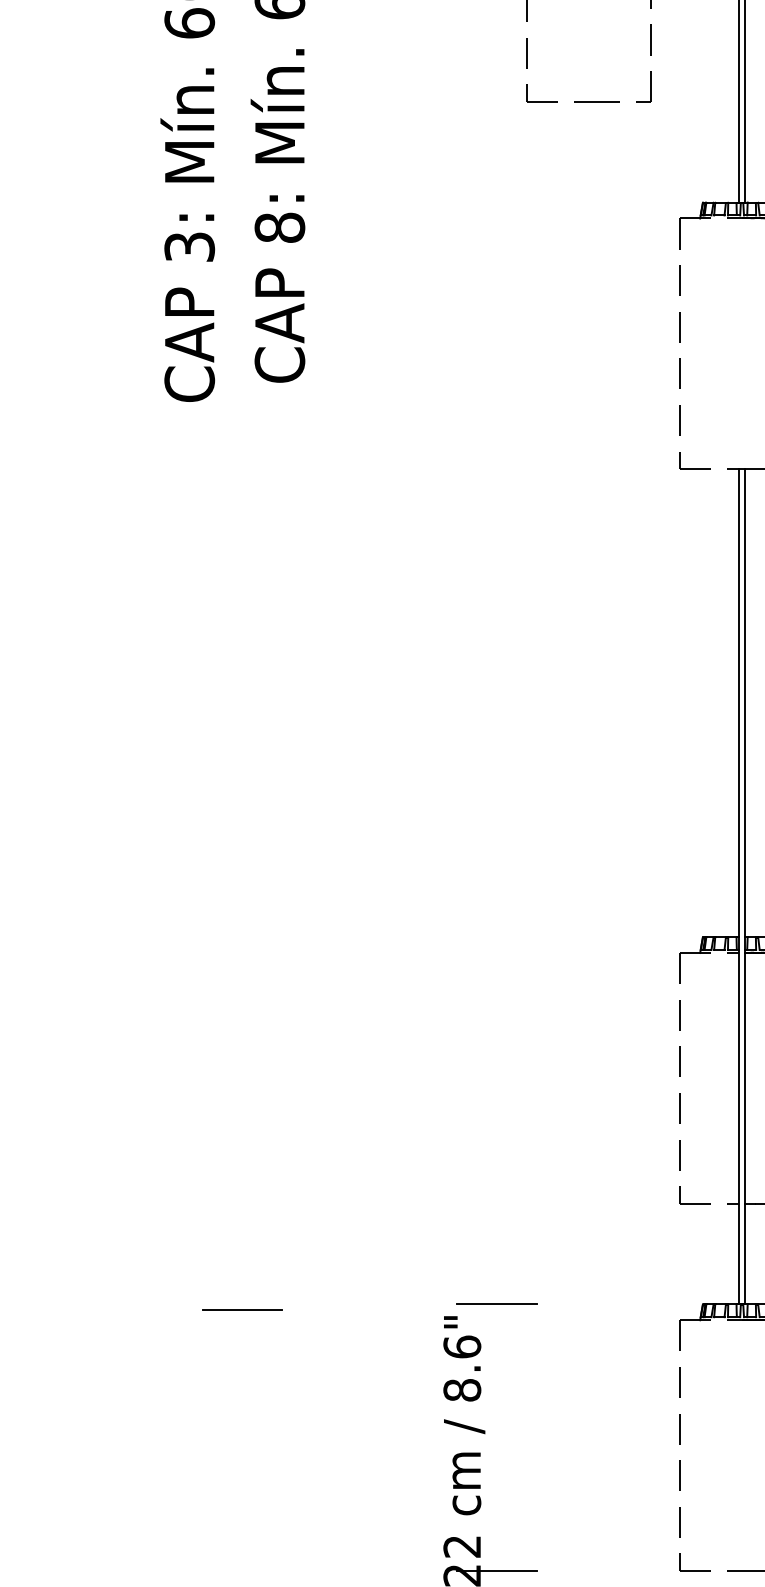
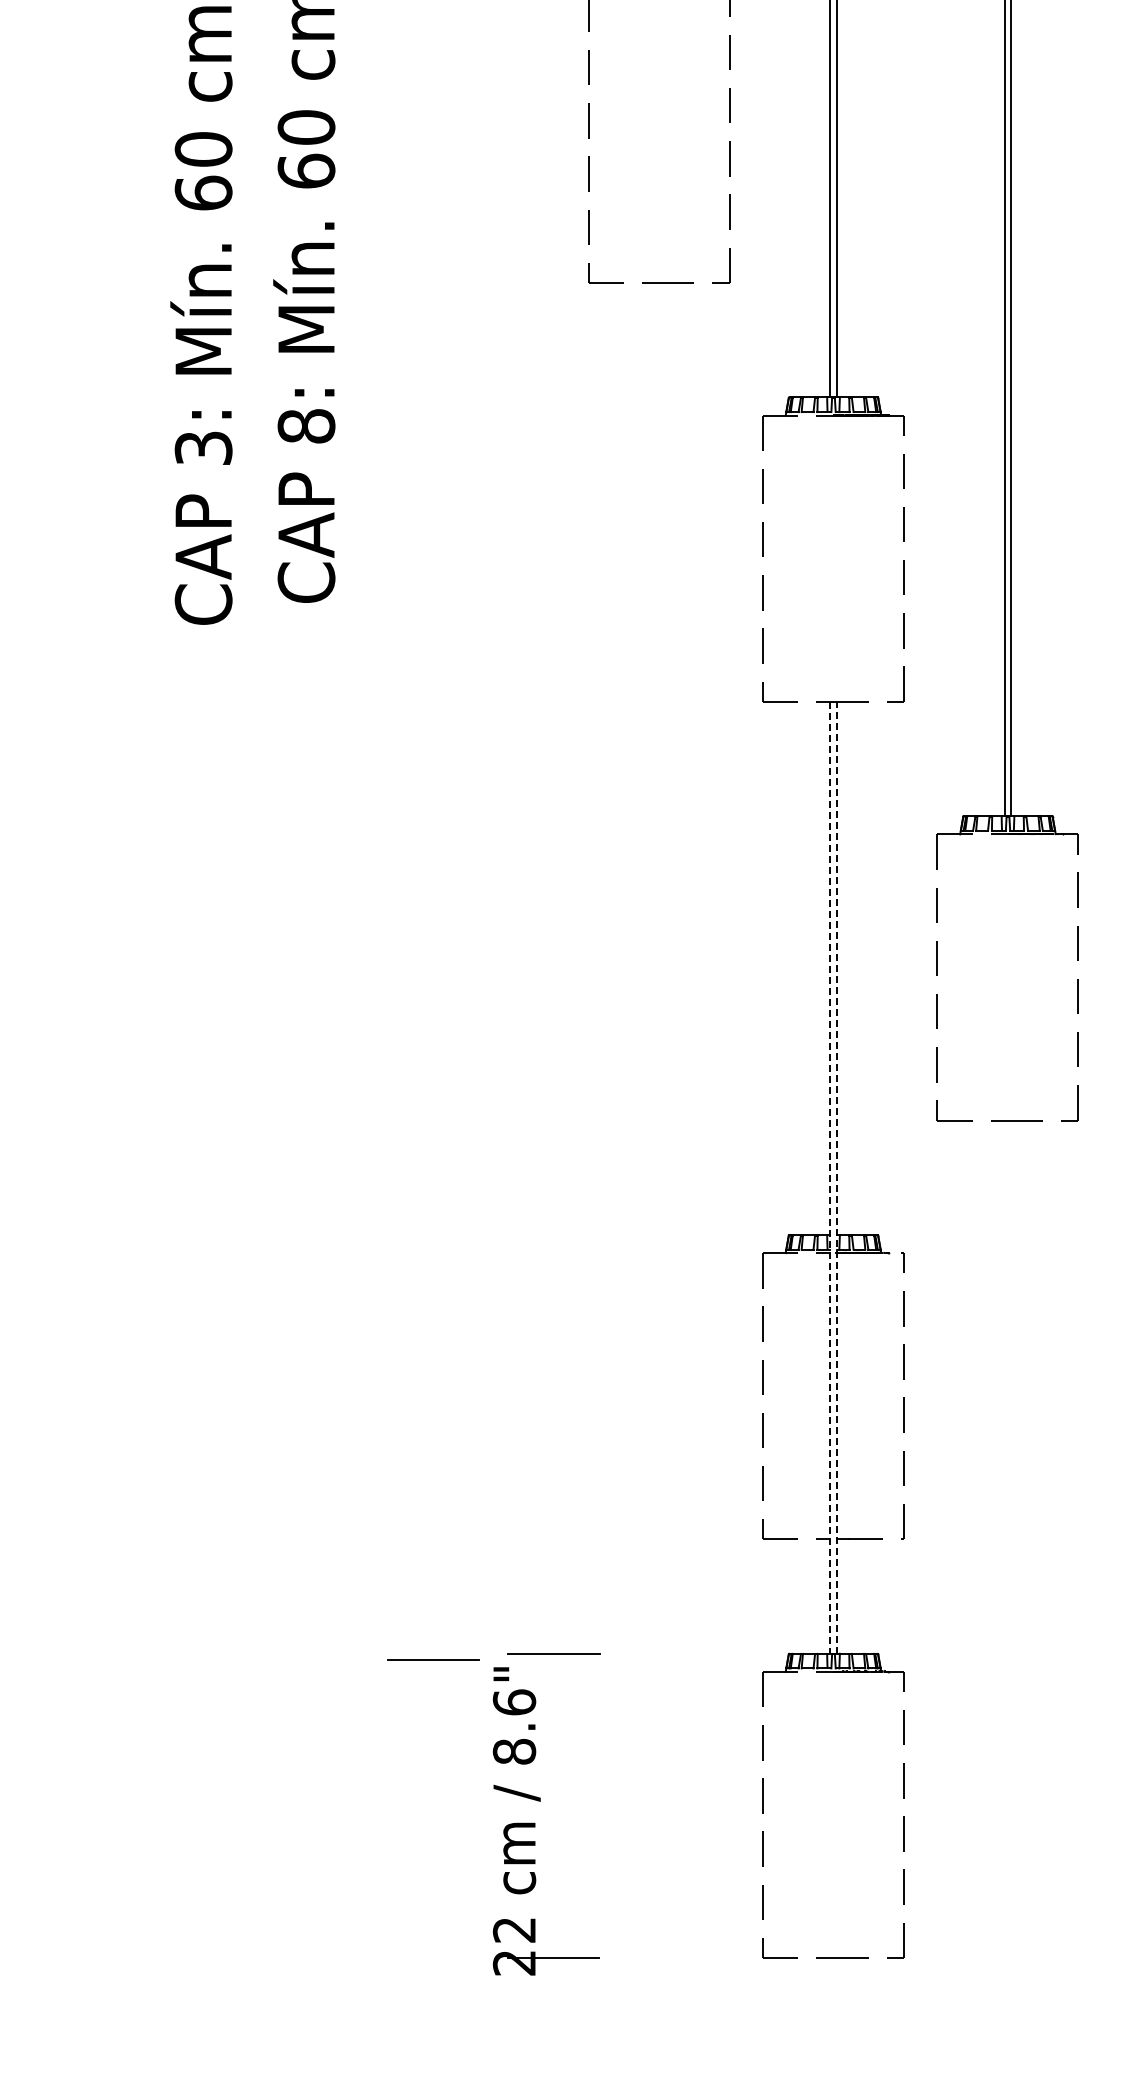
line: (739, 886) -> (830, 1177), solid -> dashed
line: (744, 886) -> (836, 1177), solid -> dashed
line: (242, 1309) -> (433, 1659), moved

